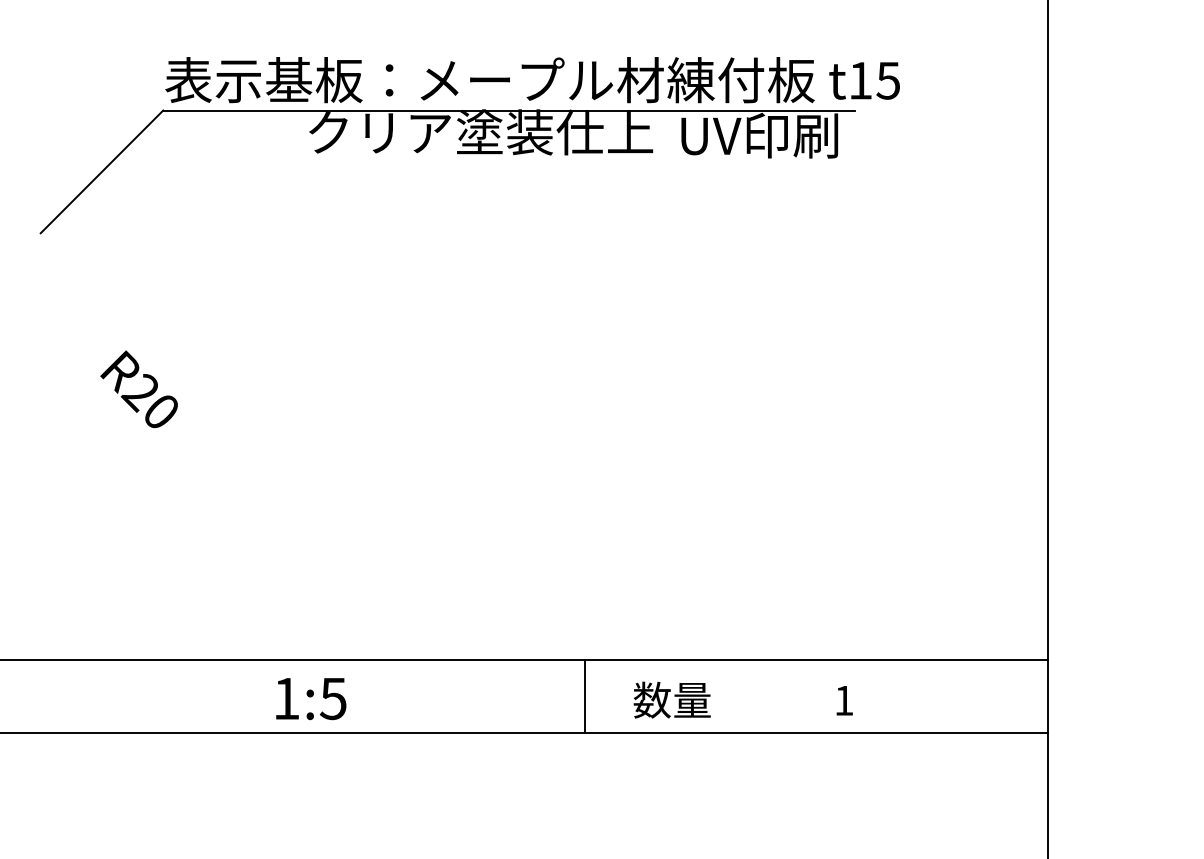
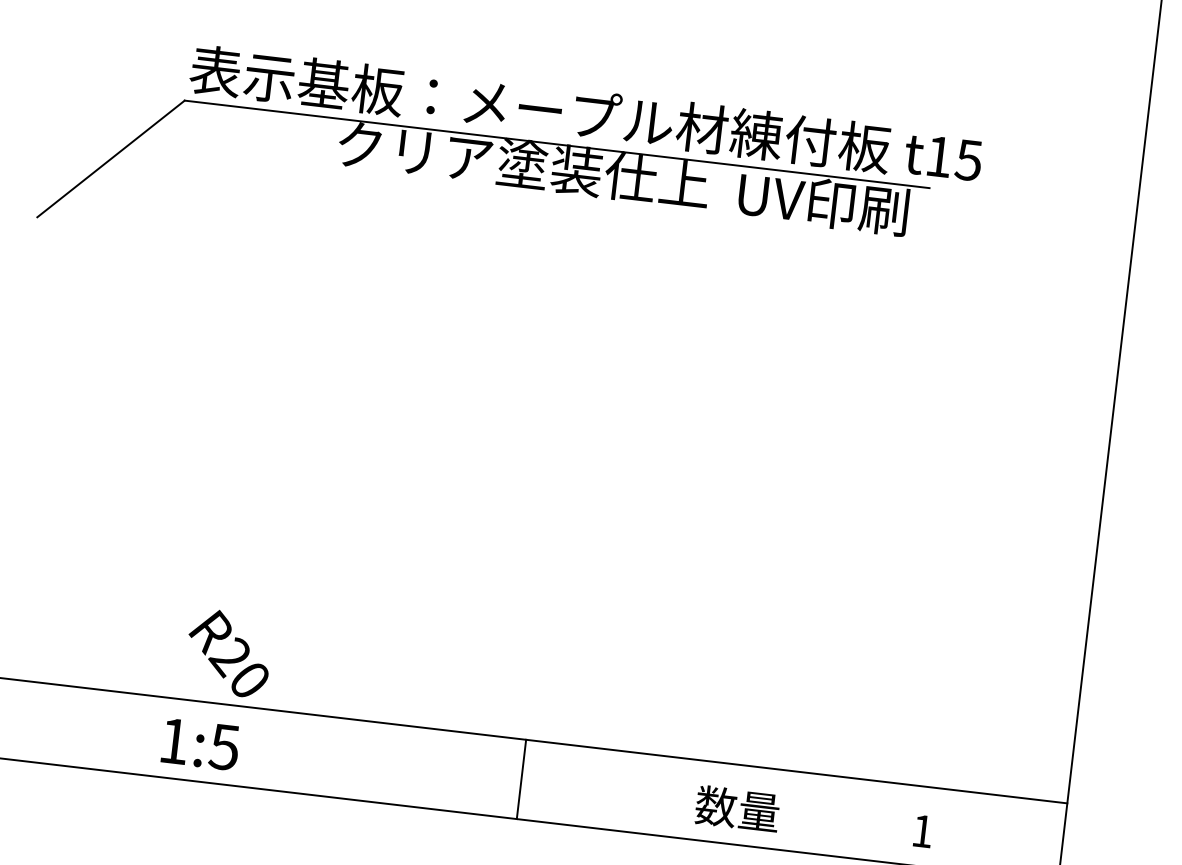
text: (138, 389) -> (228, 653), moved
line: (584, 696) -> (520, 779), moved
text: (311, 699) -> (200, 745), moved
text: (742, 699) -> (813, 817), moved

